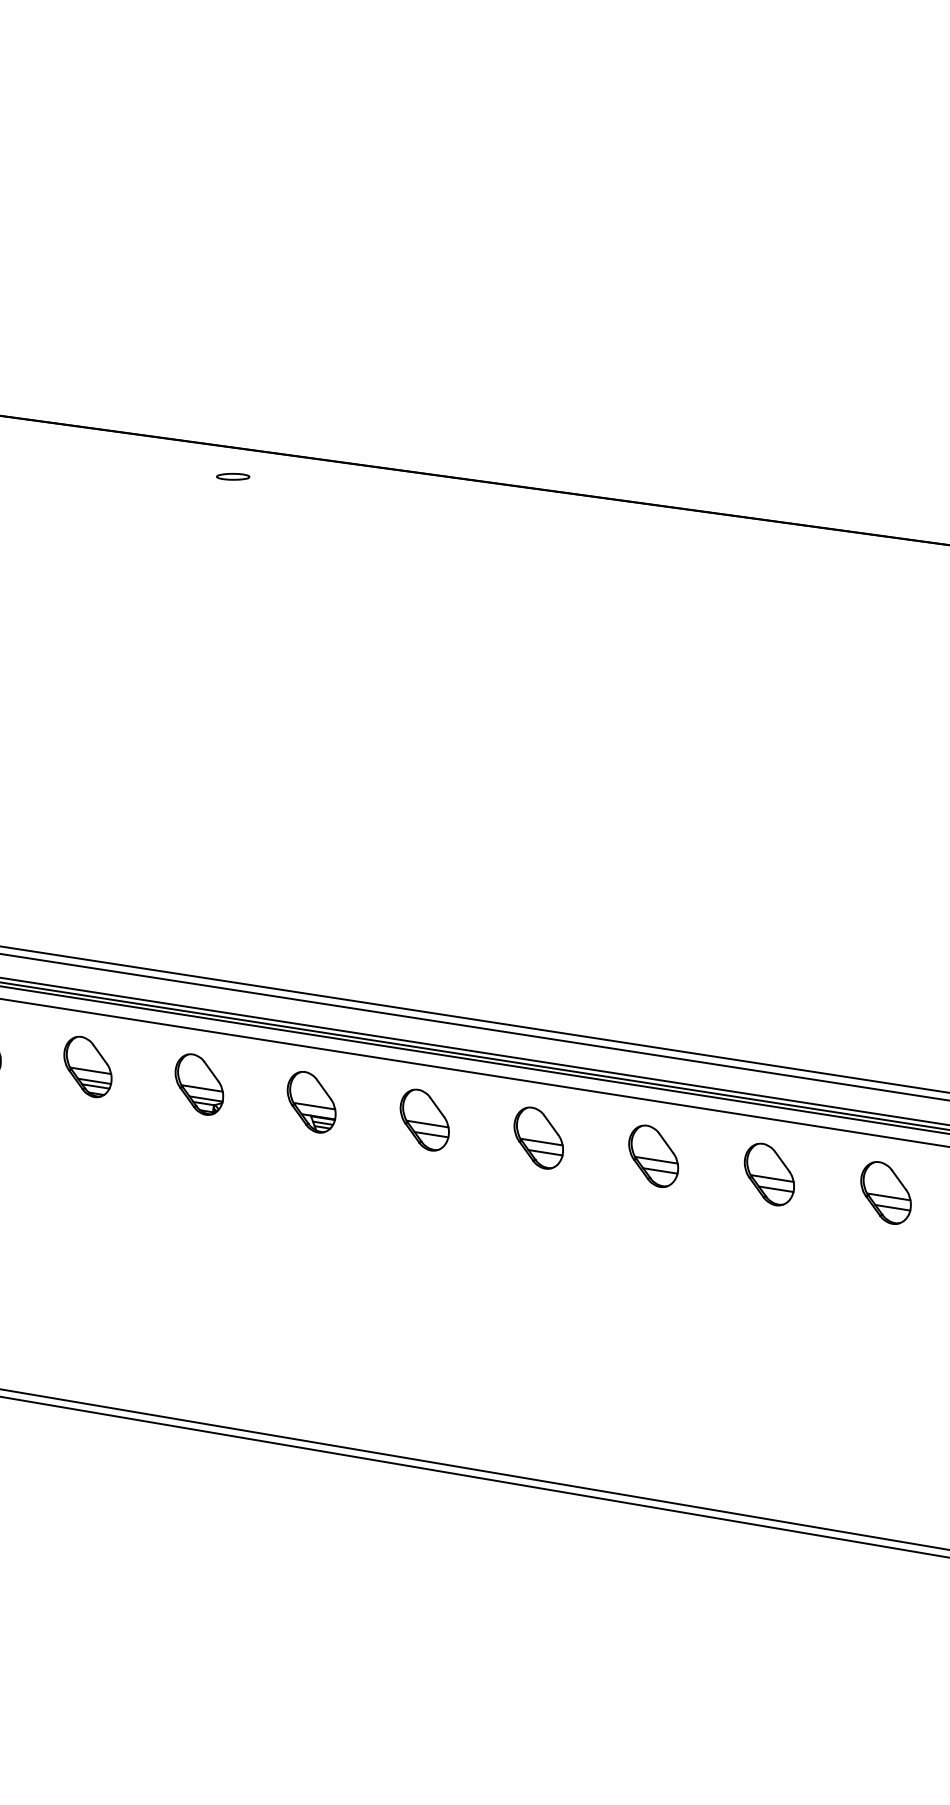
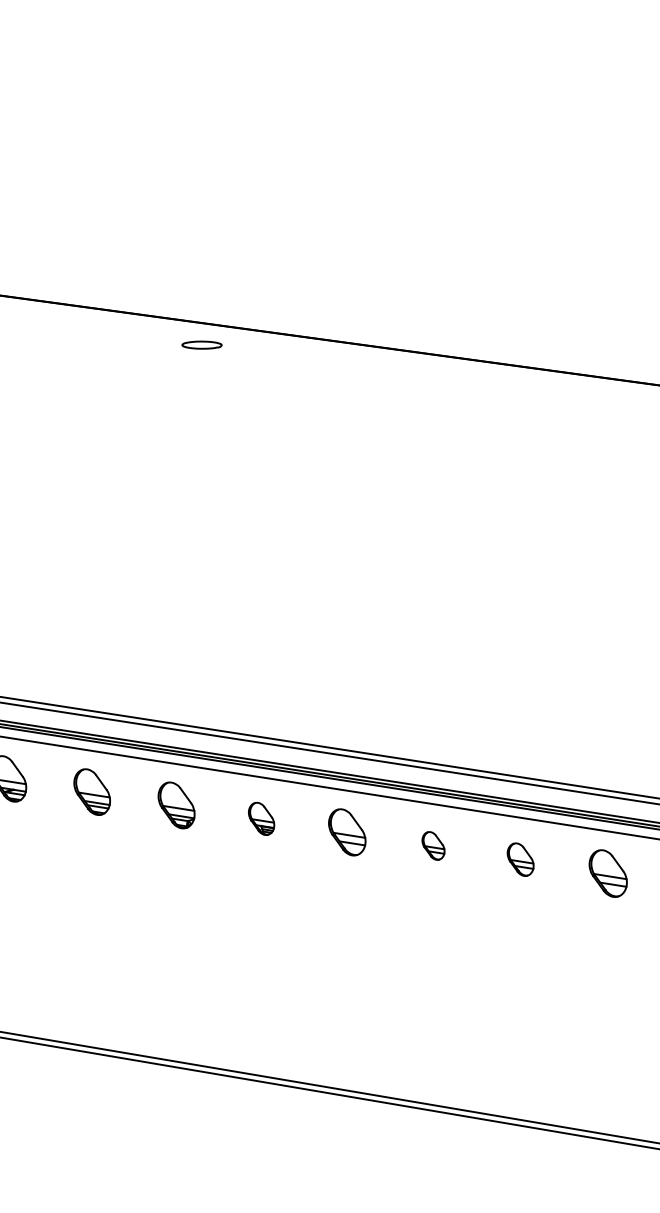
part: (233, 476) -> (202, 345), size x1.6
part: (311, 1102) -> (261, 819), size x0.7
part: (538, 1137) -> (433, 845), size x0.6
part: (653, 1155) -> (520, 859), size x0.7

